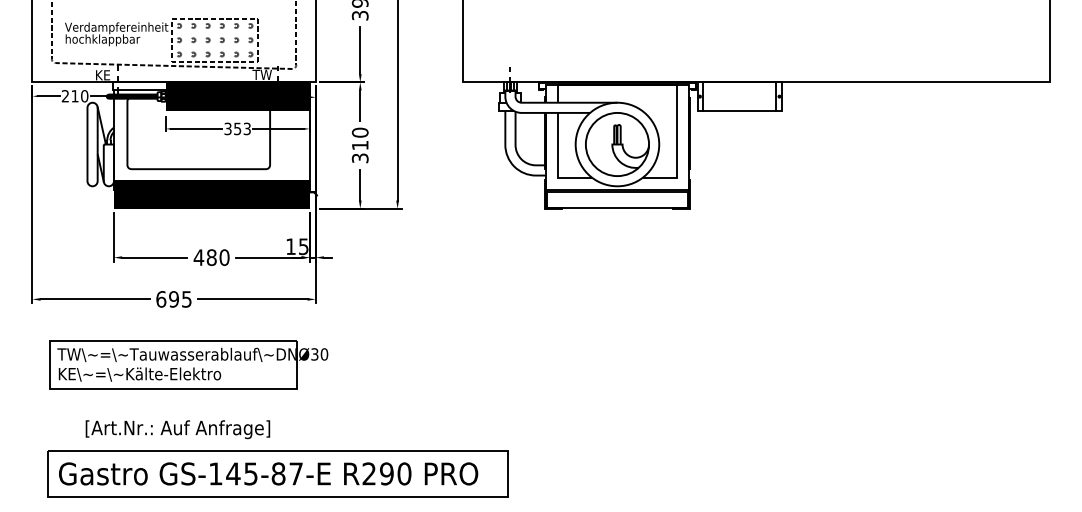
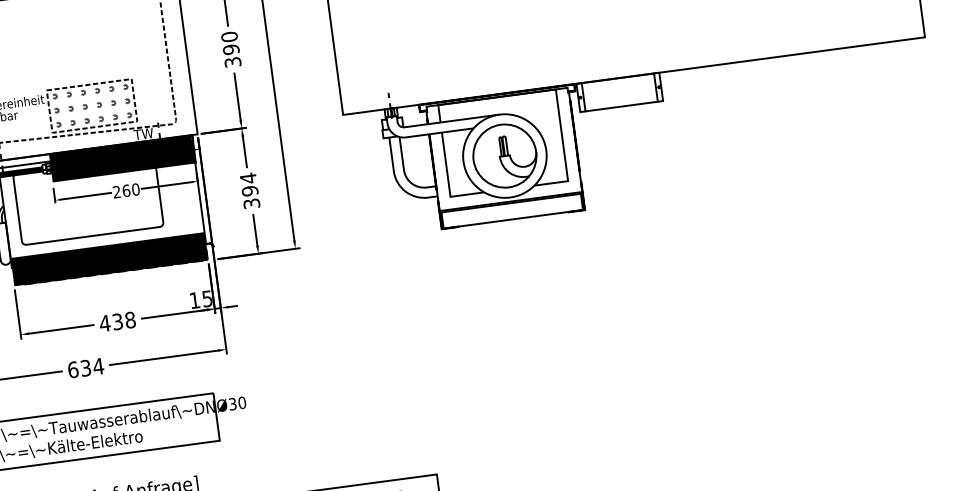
text: (237, 128) -> (126, 190), 353 -> 260
text: (359, 138) -> (248, 184), 310 -> 394
text: (217, 257) -> (123, 320), 480 -> 438
text: (180, 299) -> (92, 367), 695 -> 634

